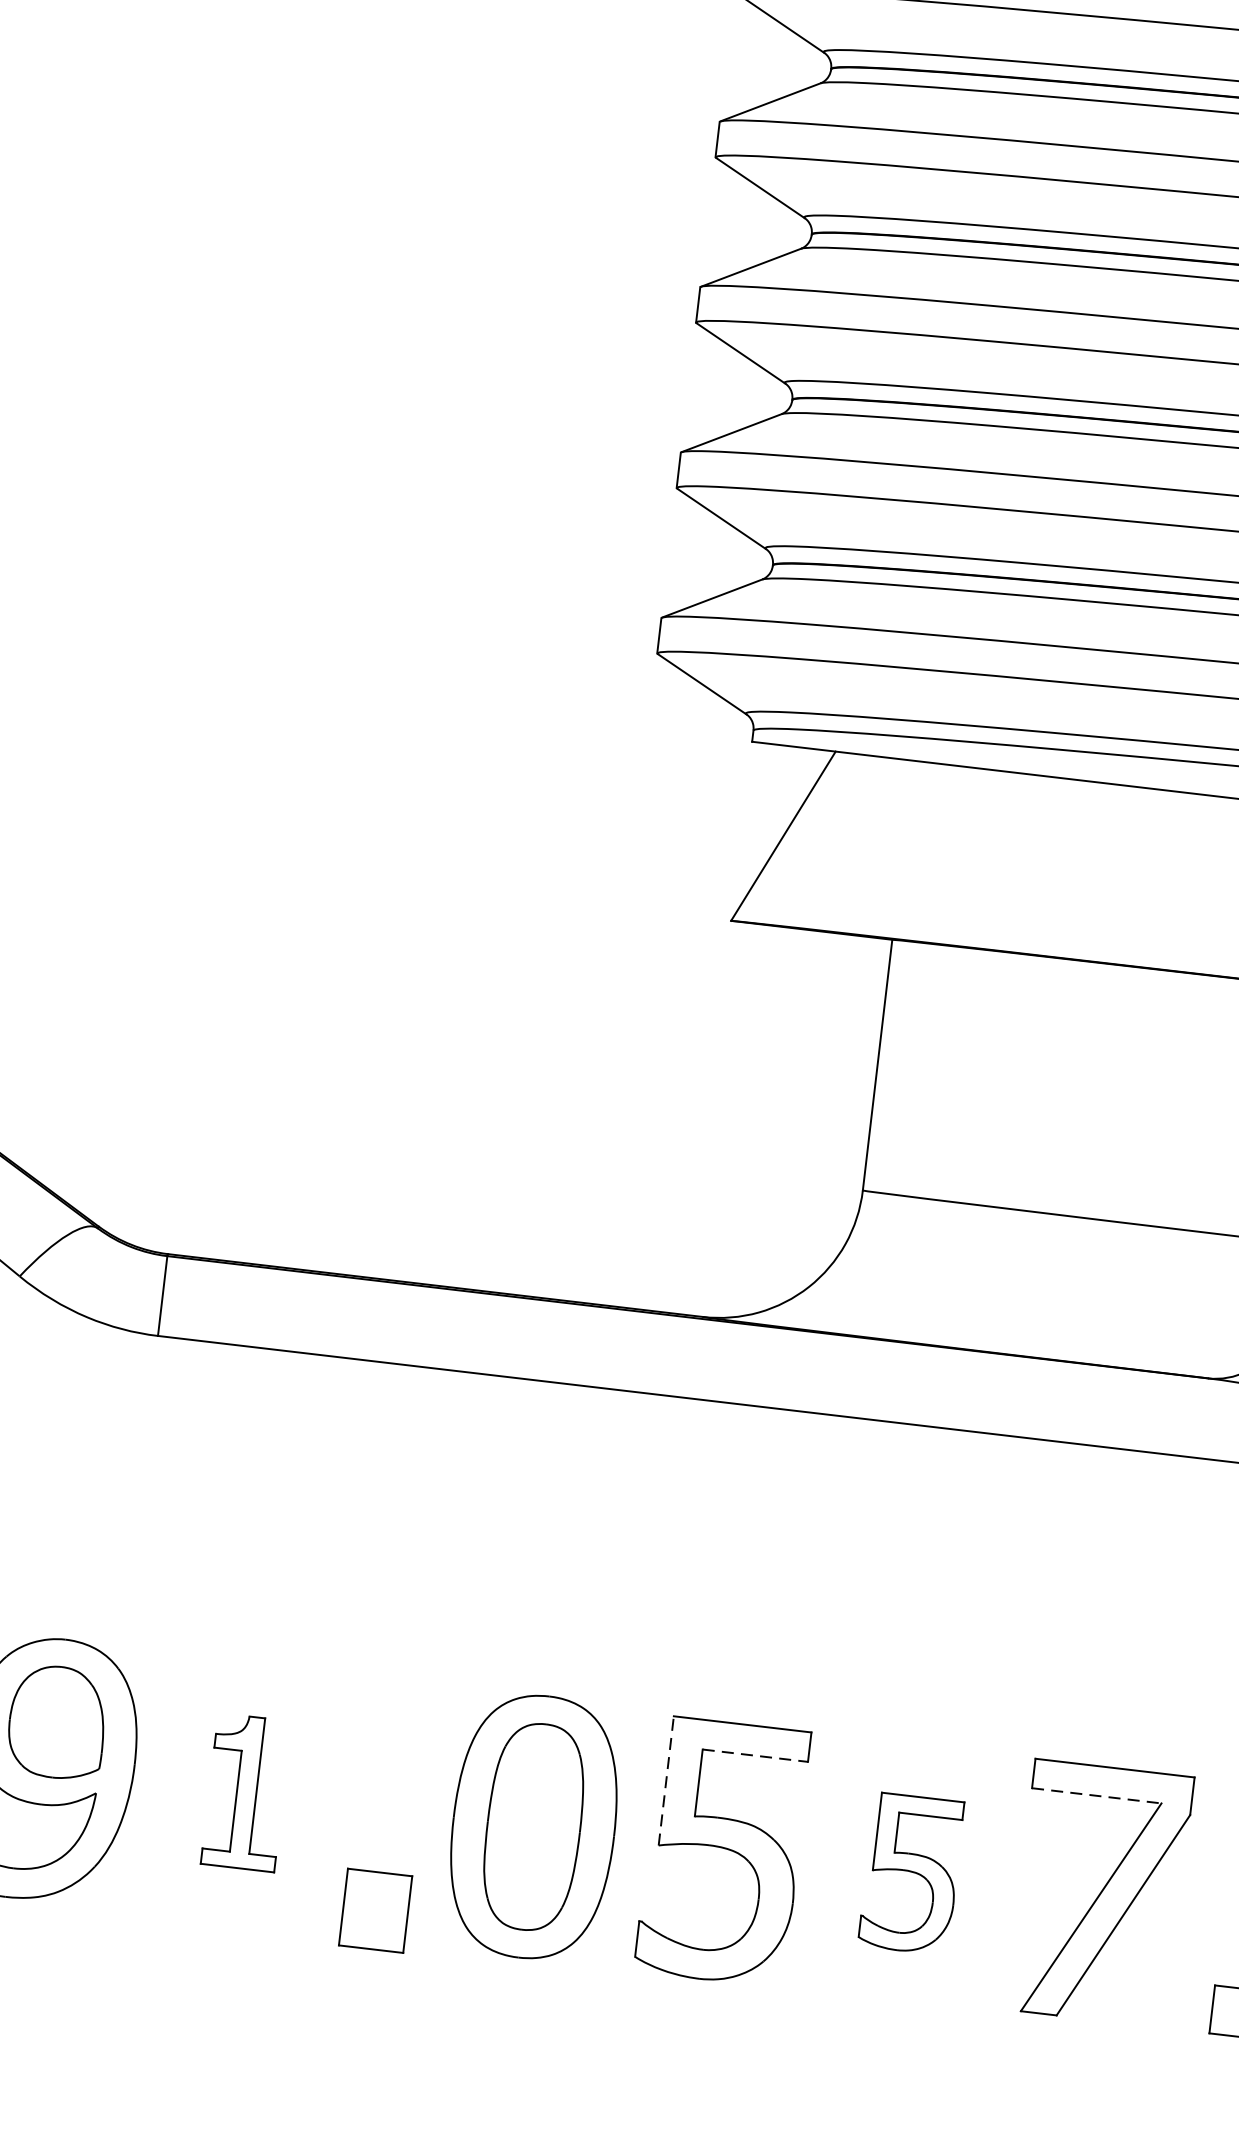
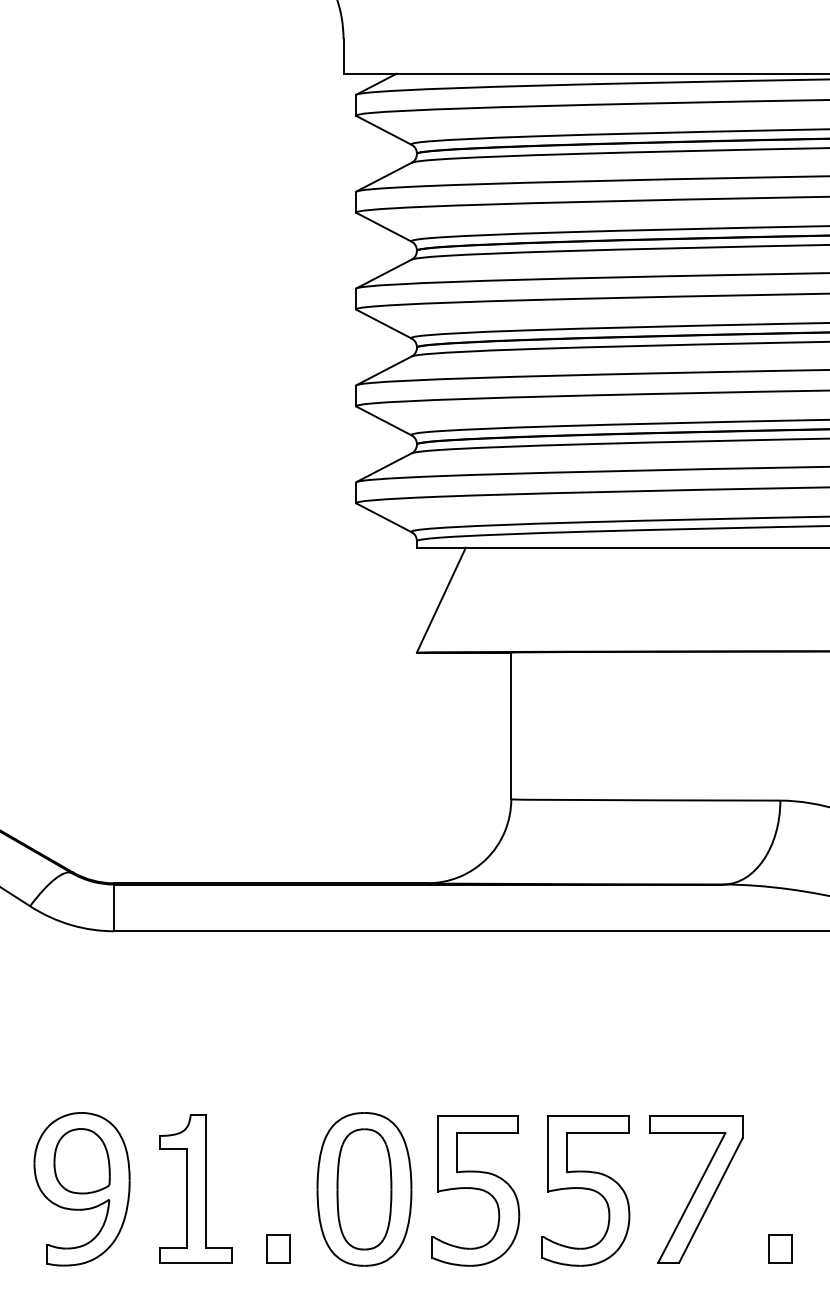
line: (755, 1756) -> (487, 1133), dashed -> solid
line: (665, 1780) -> (437, 1153), dashed -> solid
part: (245, 1791) -> (195, 1188), size x1.67
line: (1096, 1796) -> (687, 1133), dashed -> solid
part: (911, 1873) -> (585, 1190), size x1.67
part: (375, 1910) -> (278, 1248), size x0.62

